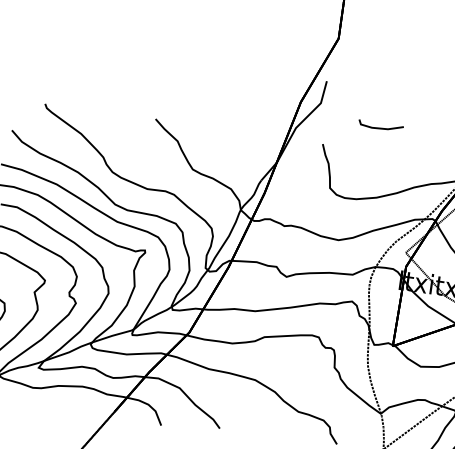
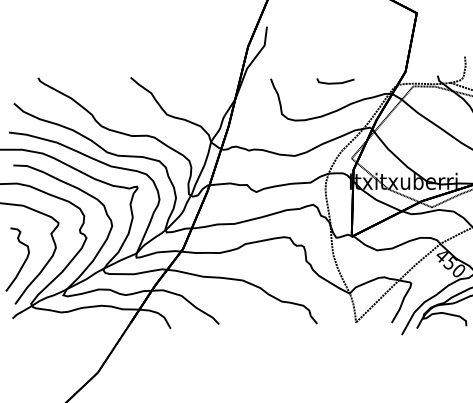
line: (380, 127) -> (335, 82), moved

